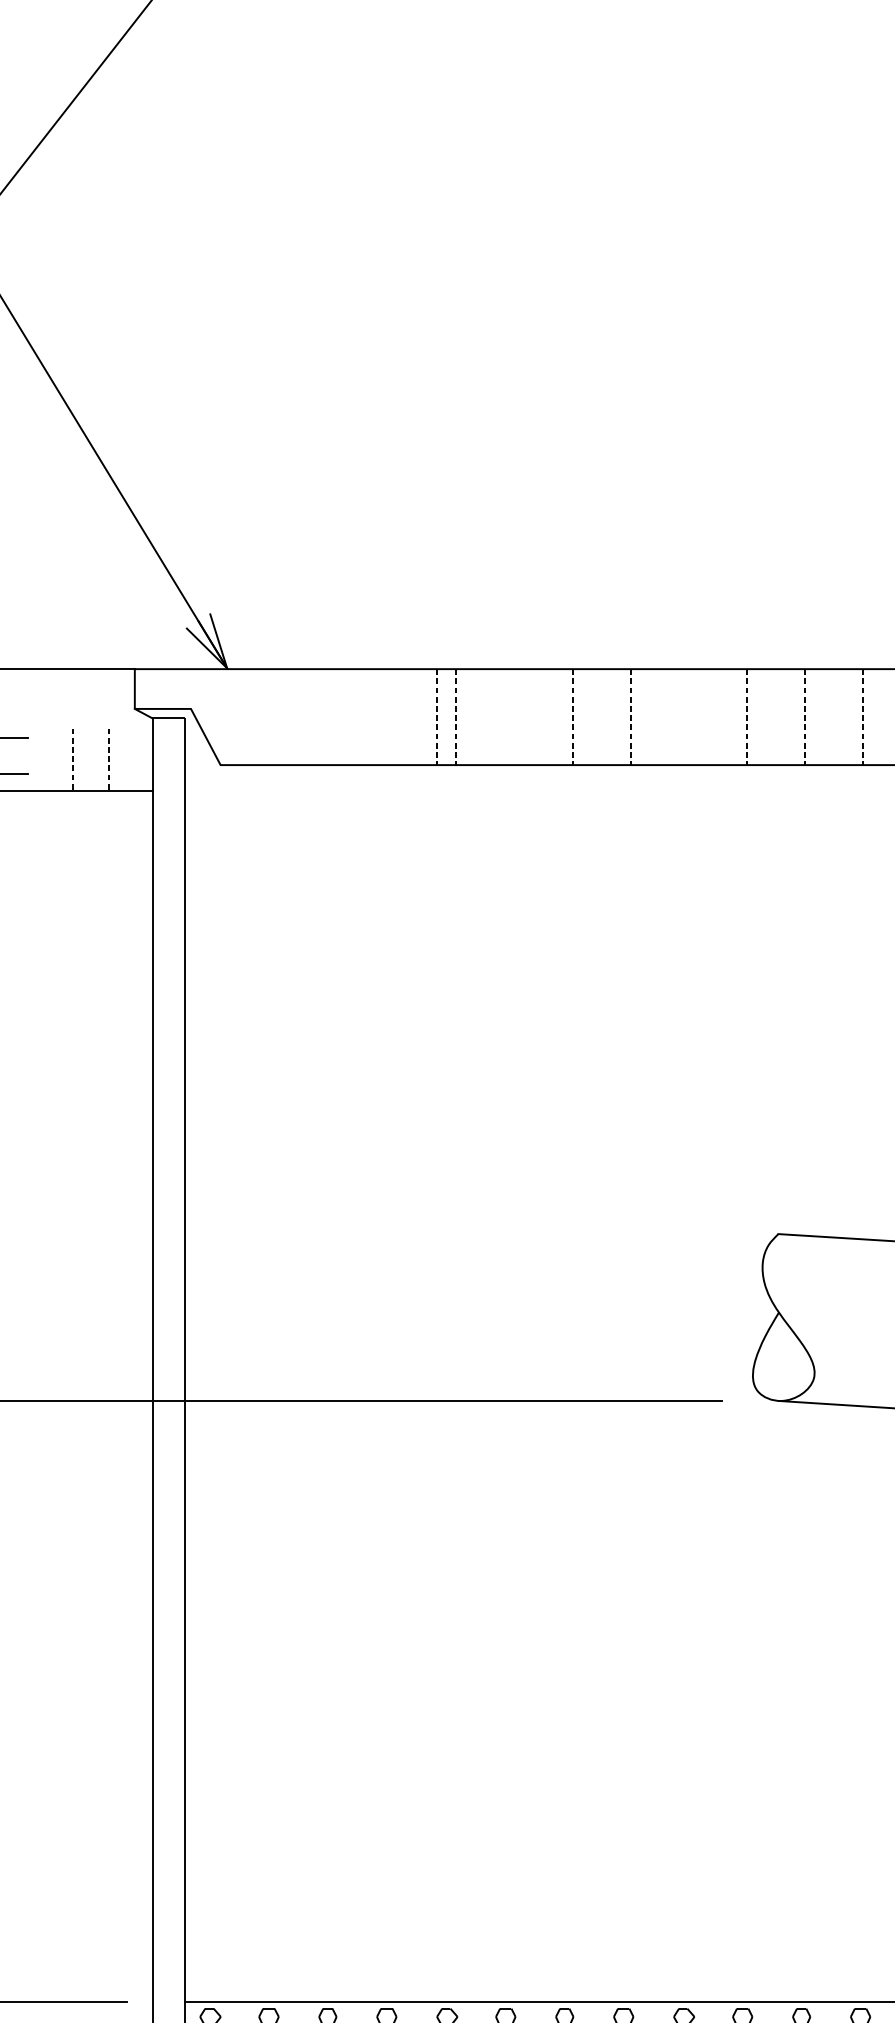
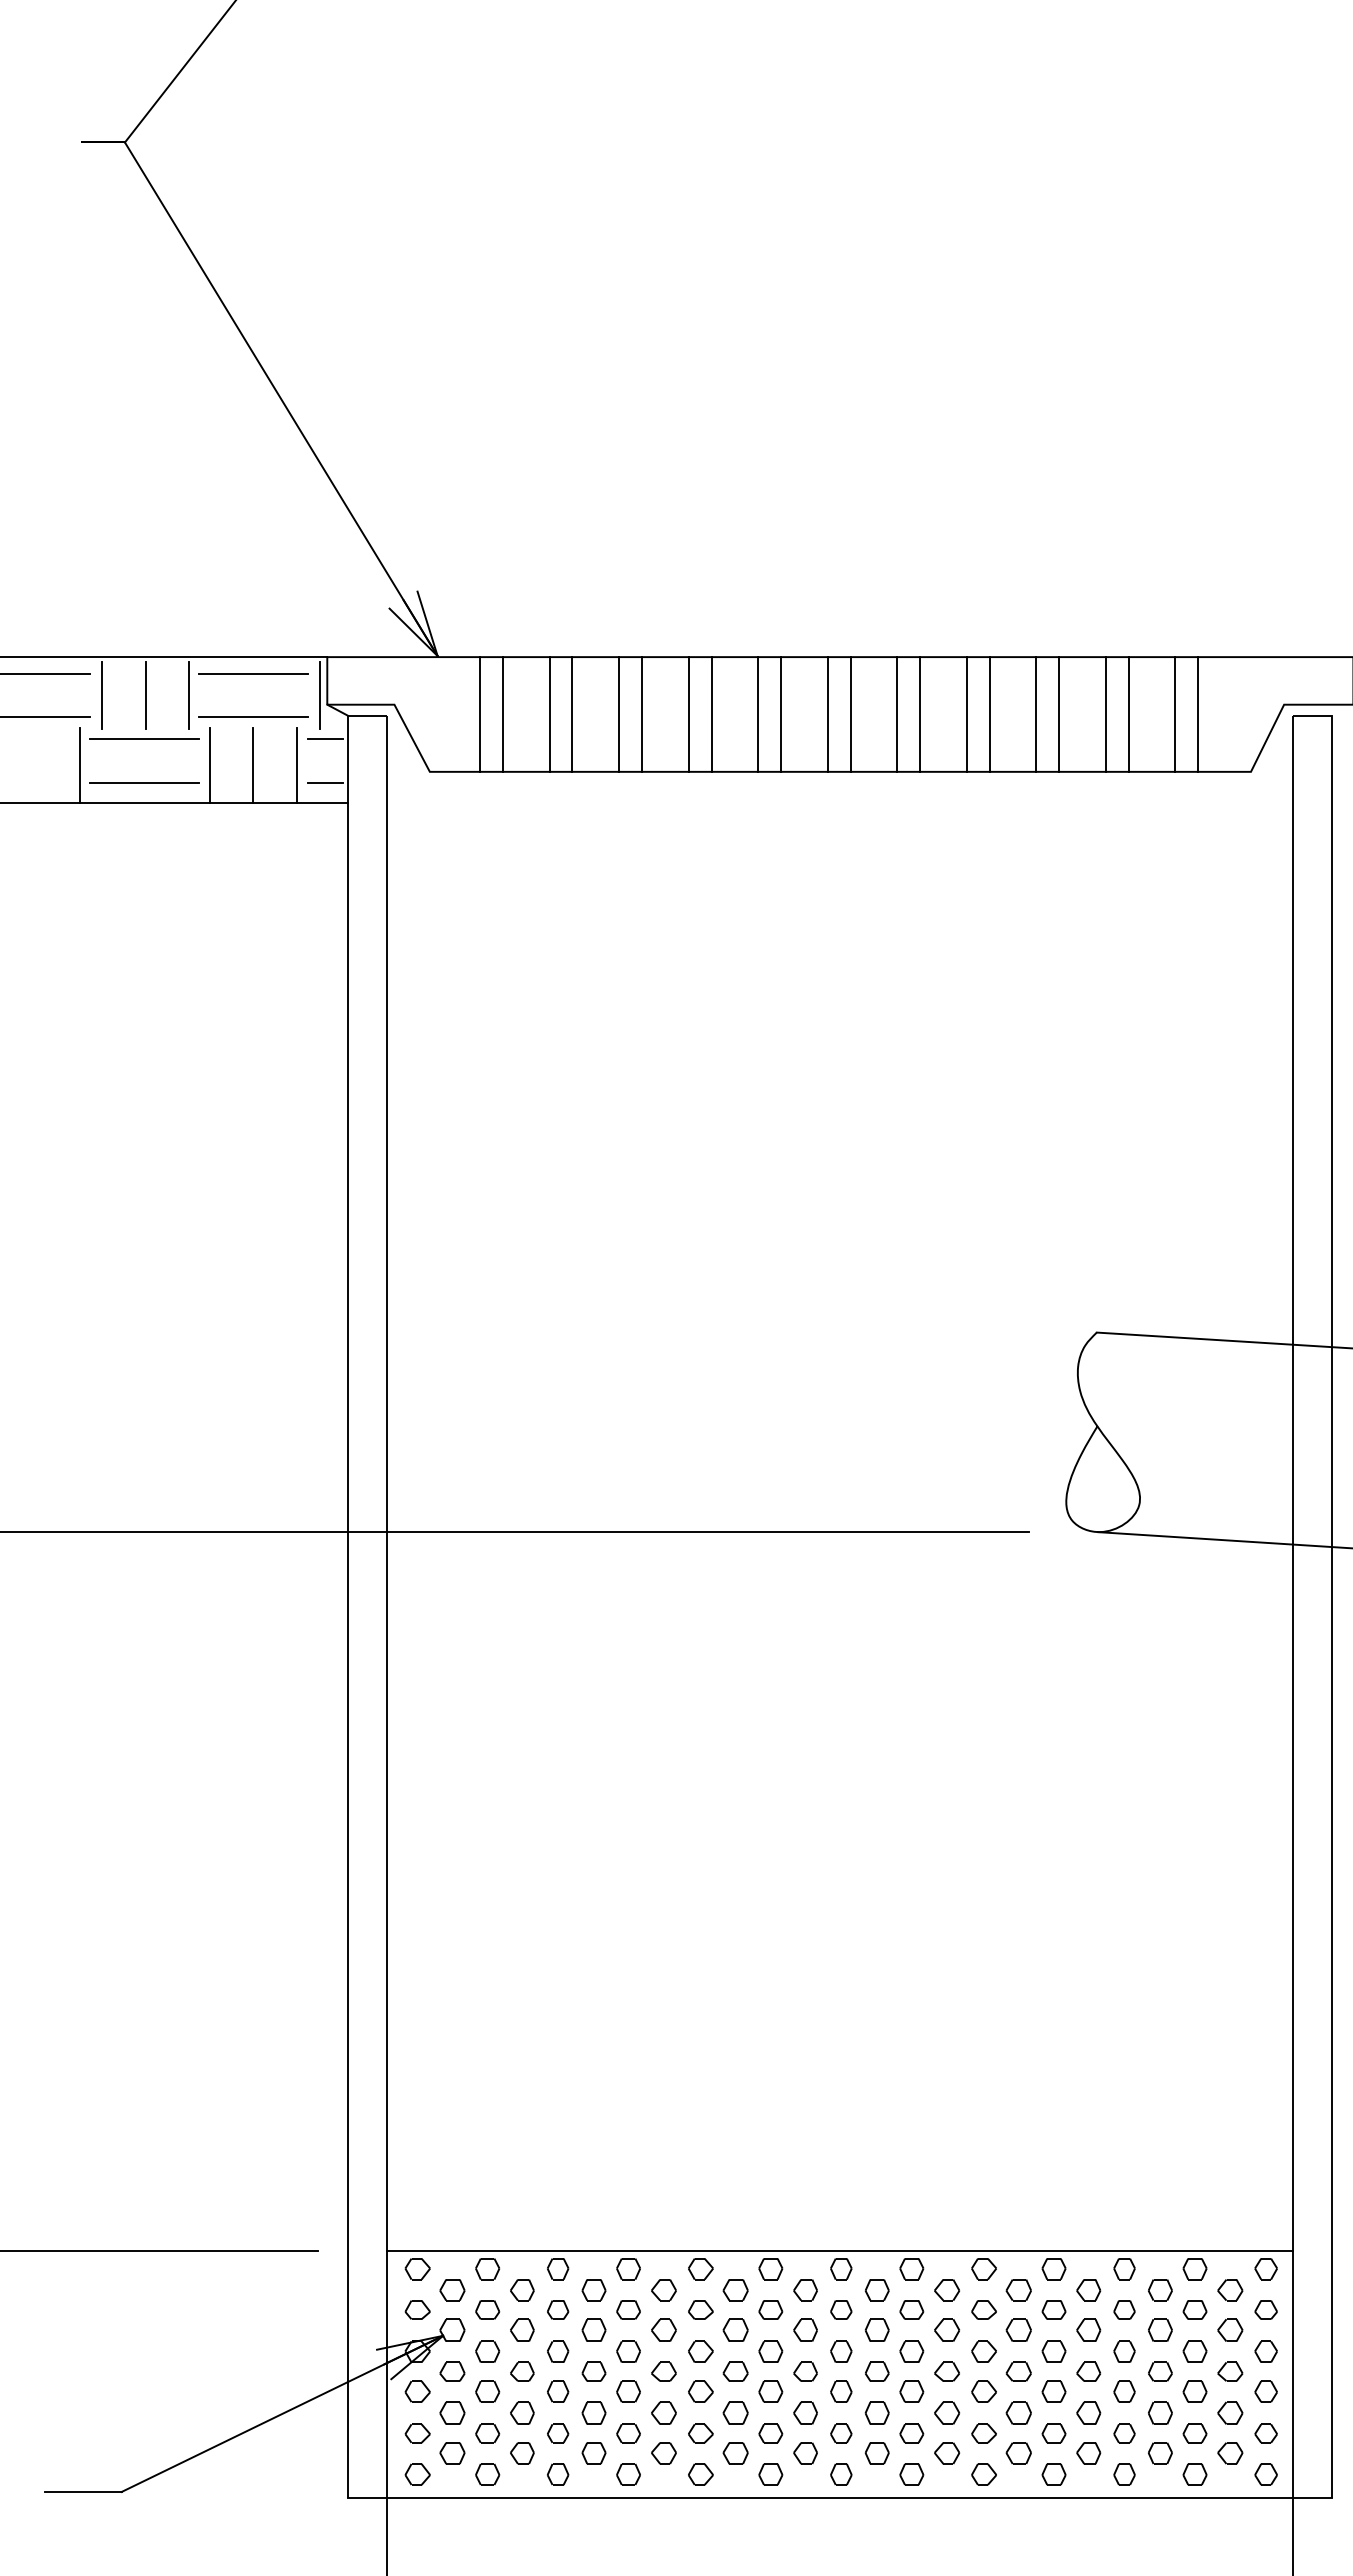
line: (73, 682) -> (253, 673), added
line: (19, 701) -> (189, 695), added
line: (128, 701) -> (319, 695), added
line: (262, 717) -> (480, 714), added
line: (282, 717) -> (503, 714), added
line: (320, 717) -> (549, 714), added
line: (339, 717) -> (572, 714), added
line: (379, 717) -> (619, 714), added
line: (398, 717) -> (642, 714), added
line: (436, 717) -> (688, 714), dashed -> solid
line: (456, 717) -> (711, 714), dashed -> solid
line: (495, 717) -> (758, 714), added
line: (514, 717) -> (781, 714), added
line: (553, 717) -> (827, 714), added
line: (572, 717) -> (850, 714), dashed -> solid
line: (611, 717) -> (897, 714), added
line: (630, 717) -> (920, 714), dashed -> solid
line: (669, 717) -> (966, 714), added
line: (688, 717) -> (989, 714), added
line: (728, 717) -> (1036, 714), added
line: (747, 717) -> (1059, 714), dashed -> solid
line: (785, 717) -> (1105, 714), added
line: (804, 717) -> (1128, 714), dashed -> solid
line: (844, 717) -> (1175, 714), added
line: (863, 717) -> (1198, 714), dashed -> solid
line: (73, 719) -> (253, 717), added
line: (133, 738) -> (325, 739), added
line: (37, 759) -> (210, 765), added
line: (73, 760) -> (253, 766), dashed -> solid
line: (109, 760) -> (296, 766), dashed -> solid
line: (133, 774) -> (325, 782), added

